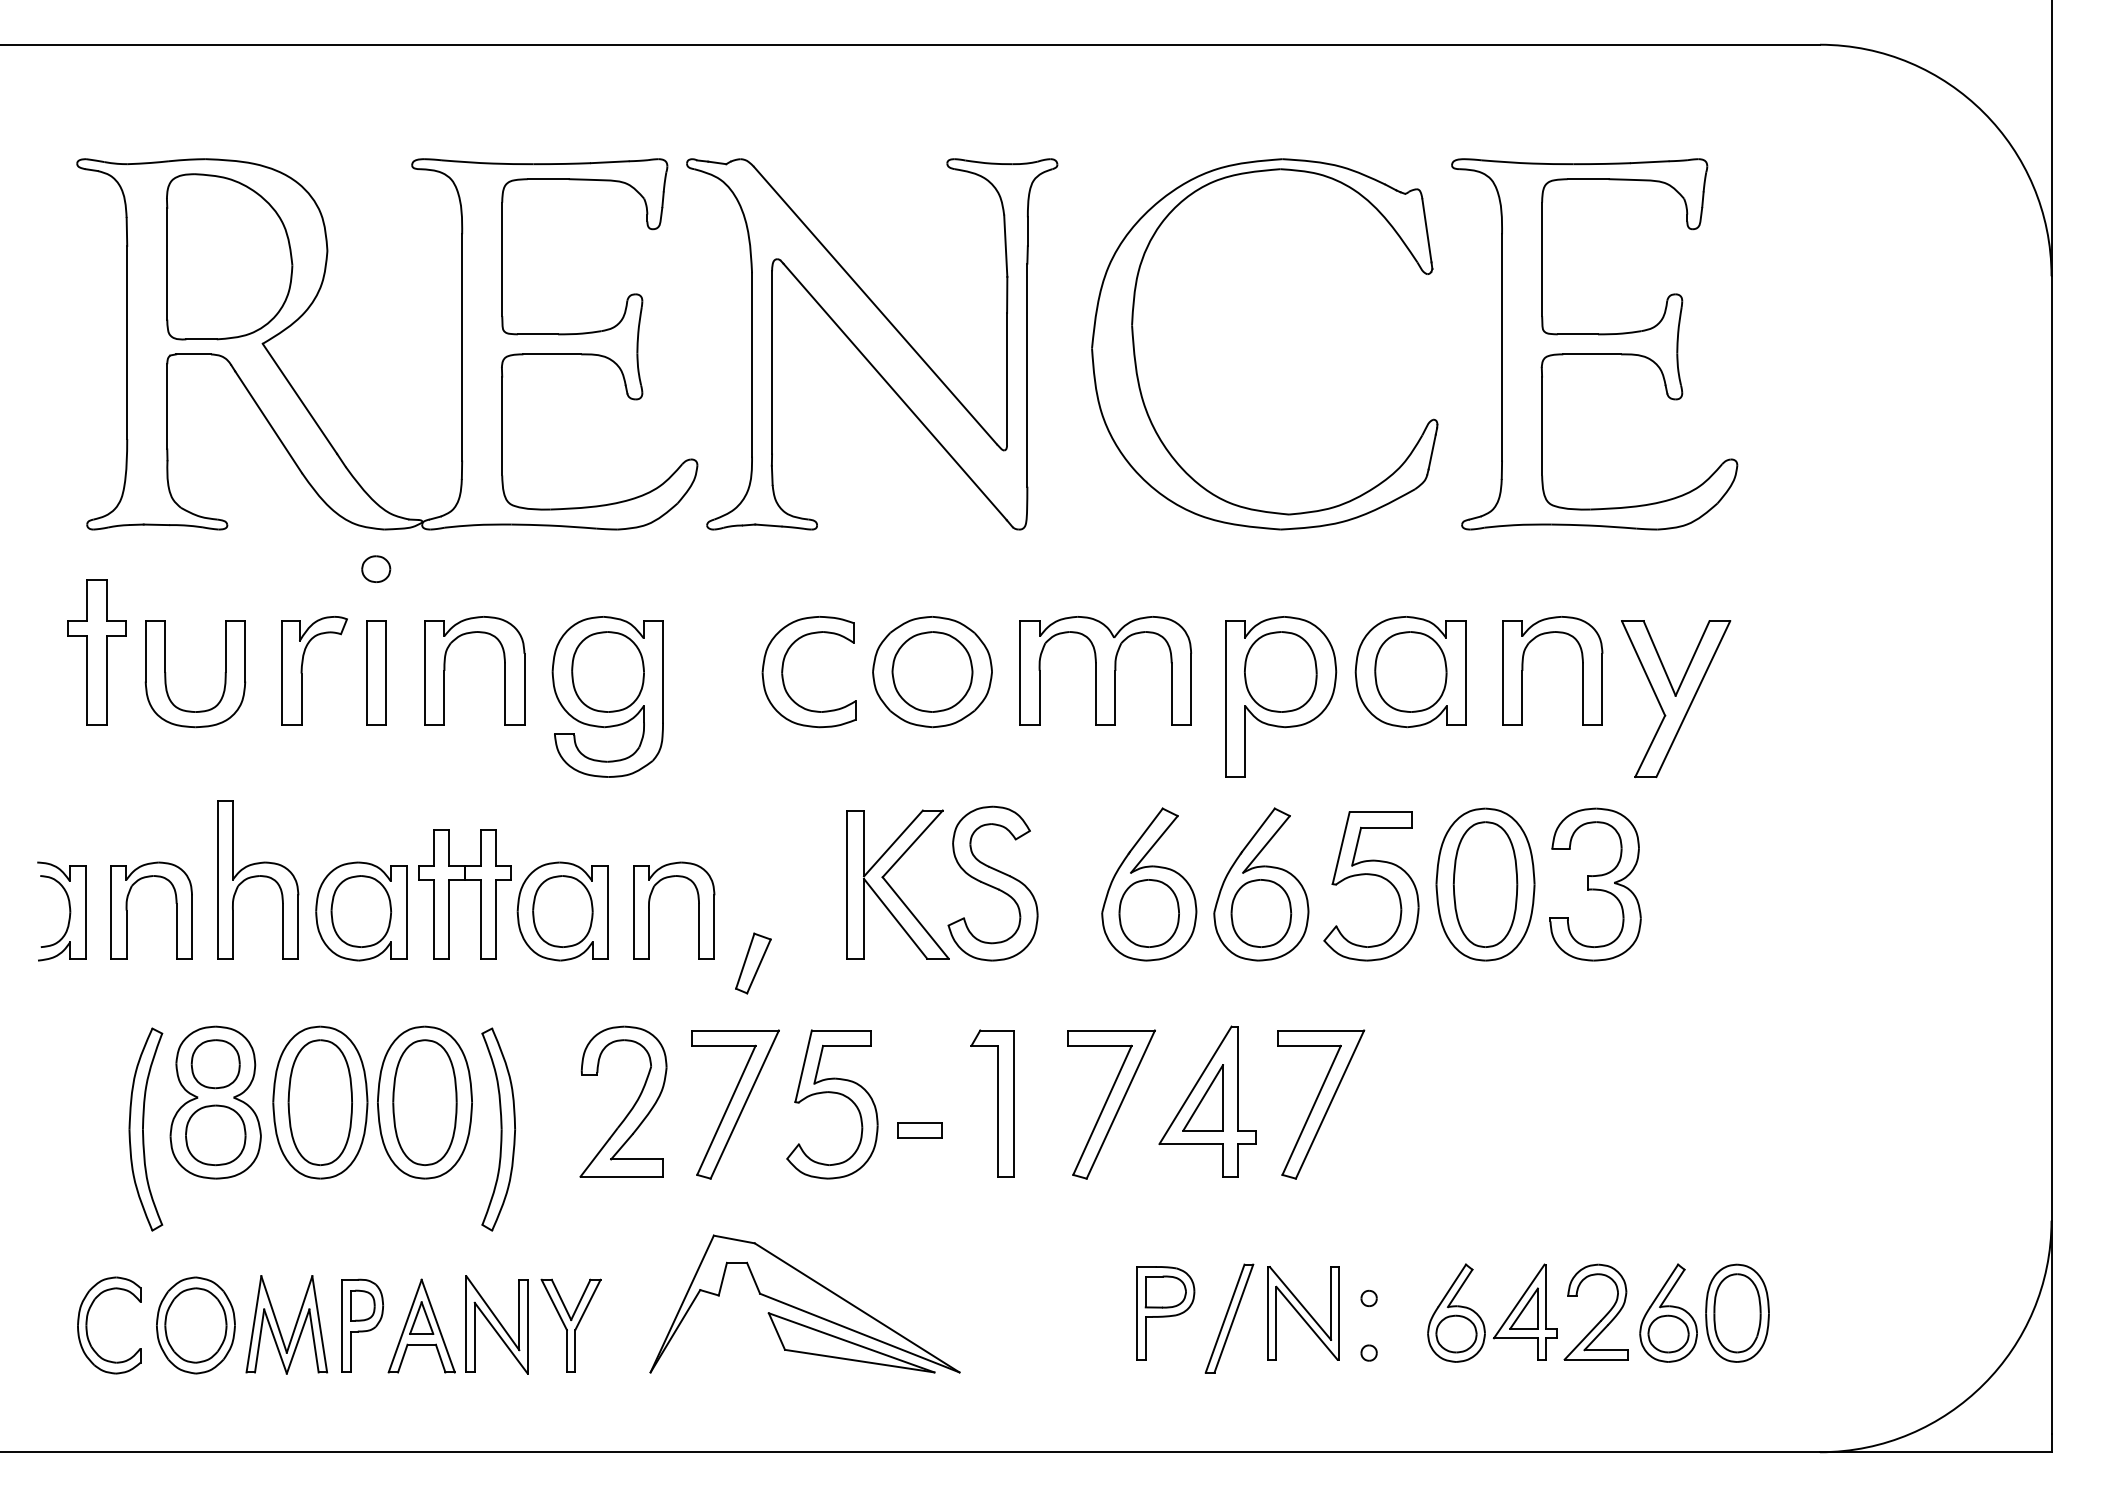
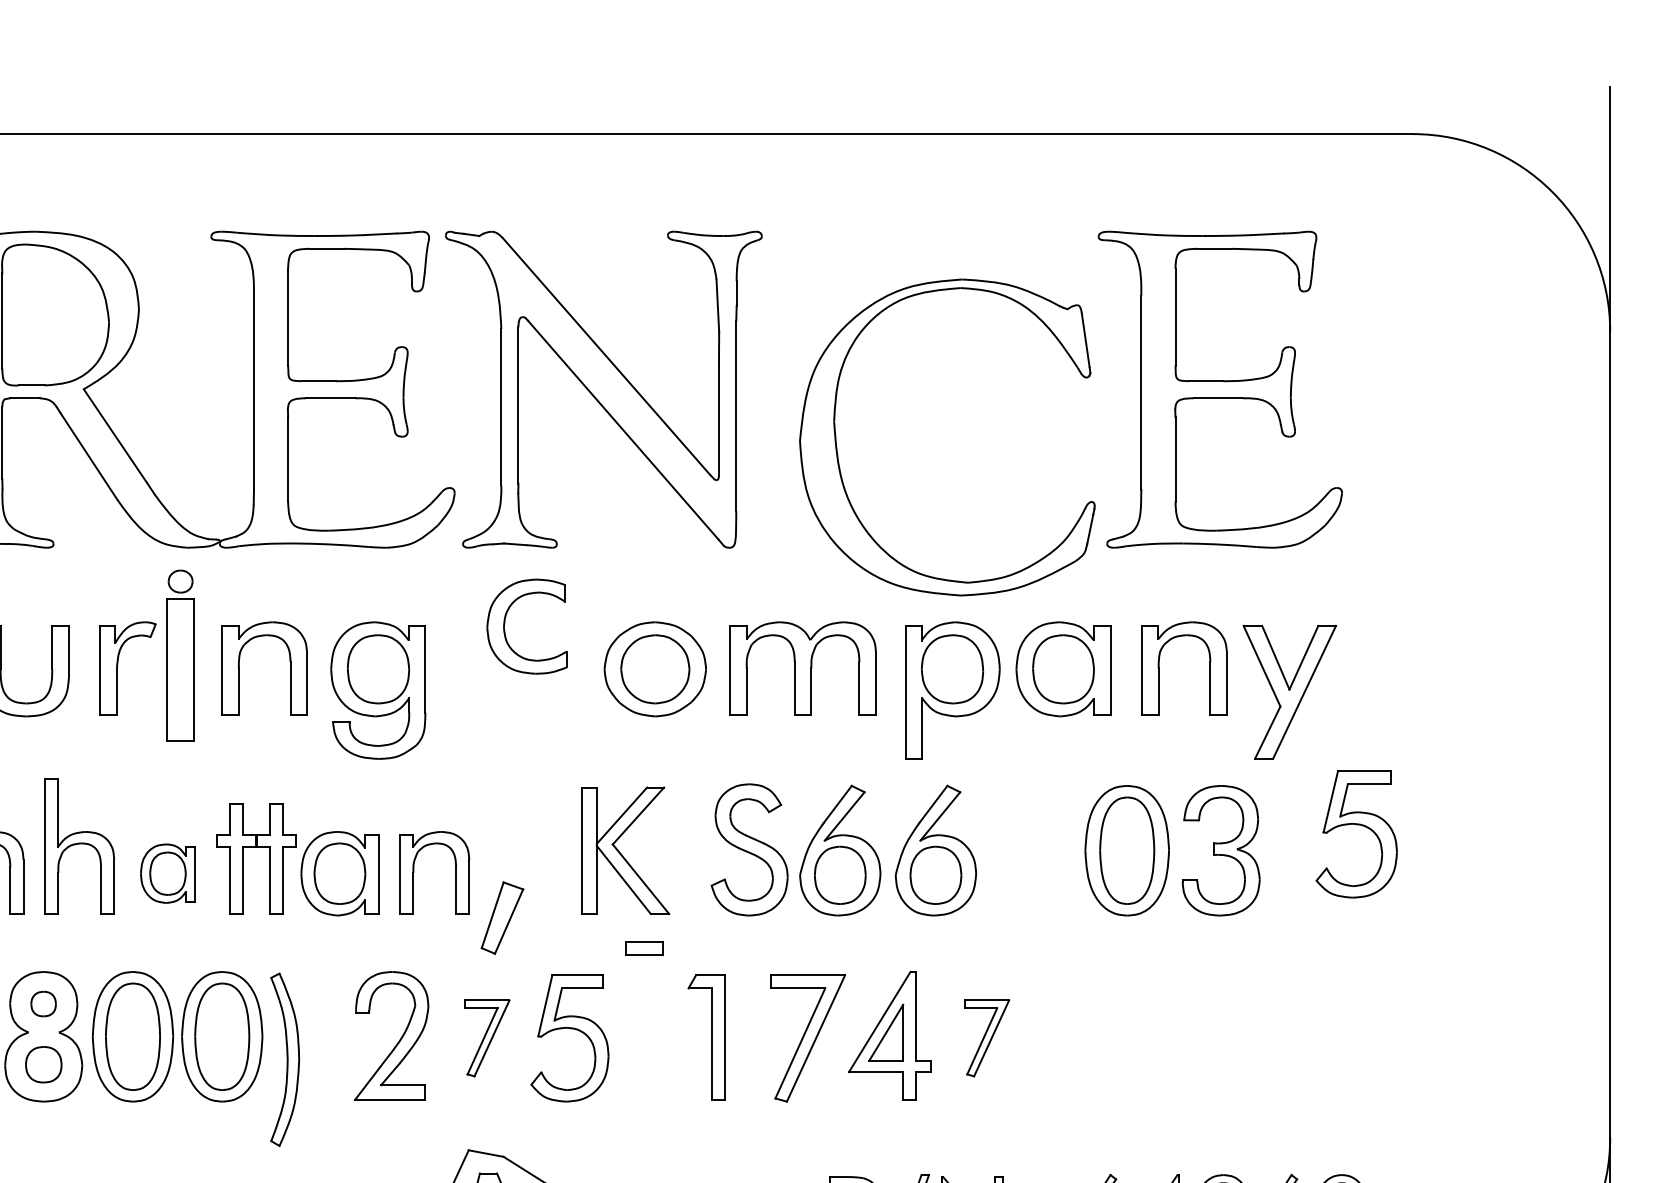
part: (1136, 361) -> (837, 452), moved
part: (783, 671) -> (505, 626), moved
part: (376, 672) -> (180, 669), size x1.6
part: (1371, 875) -> (1356, 825), moved
part: (992, 883) -> (749, 849), moved
part: (361, 911) -> (168, 873), size x0.7
part: (753, 963) -> (502, 918), size x1.4
part: (215, 1064) -> (43, 1004), size x0.6
part: (735, 1104) -> (487, 1038), size x0.6
part: (1321, 1104) -> (987, 1038), size x0.6
part: (919, 1130) -> (644, 948), moved
part: (215, 1135) -> (43, 1064), size x0.7

